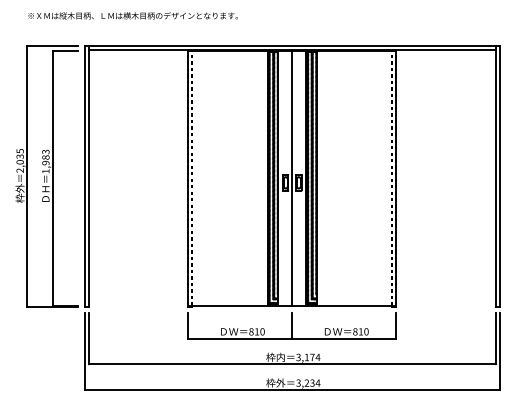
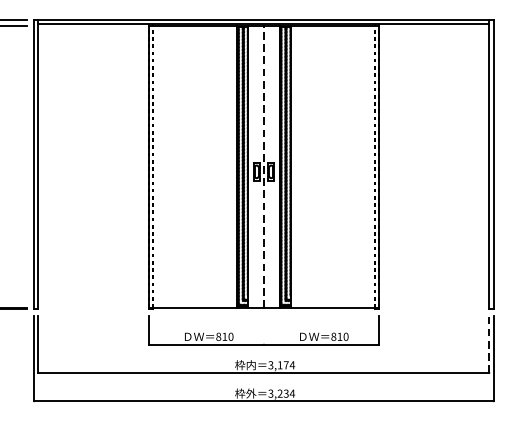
line: (292, 178) -> (264, 167), solid -> dashed
line: (292, 325) -> (264, 329), removed
line: (495, 338) -> (489, 344), solid -> dashed

